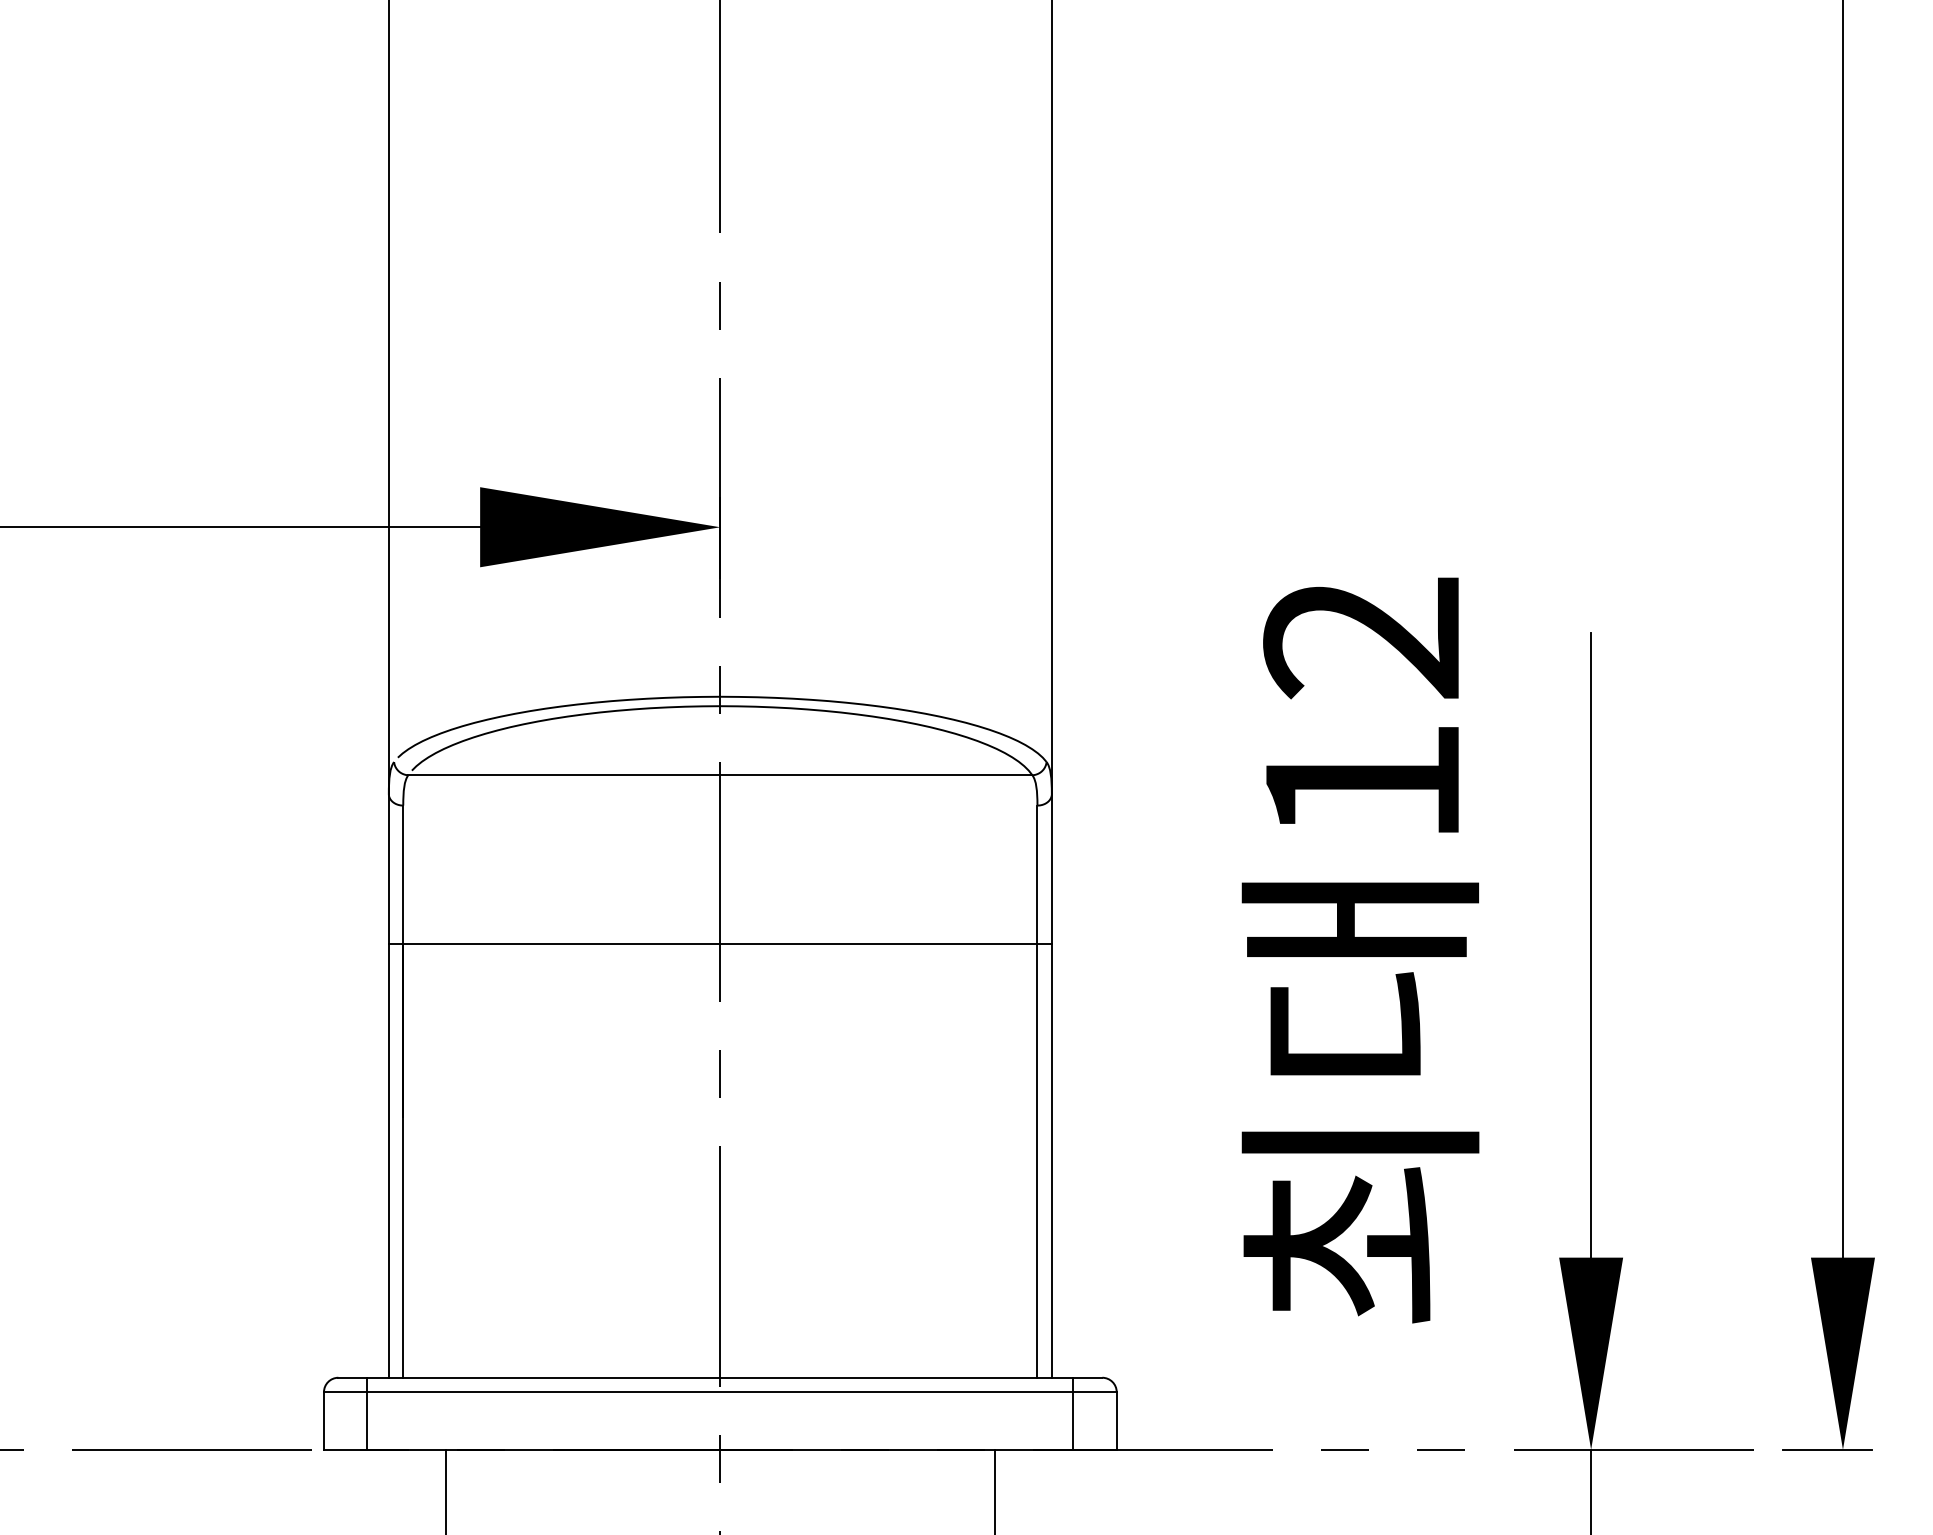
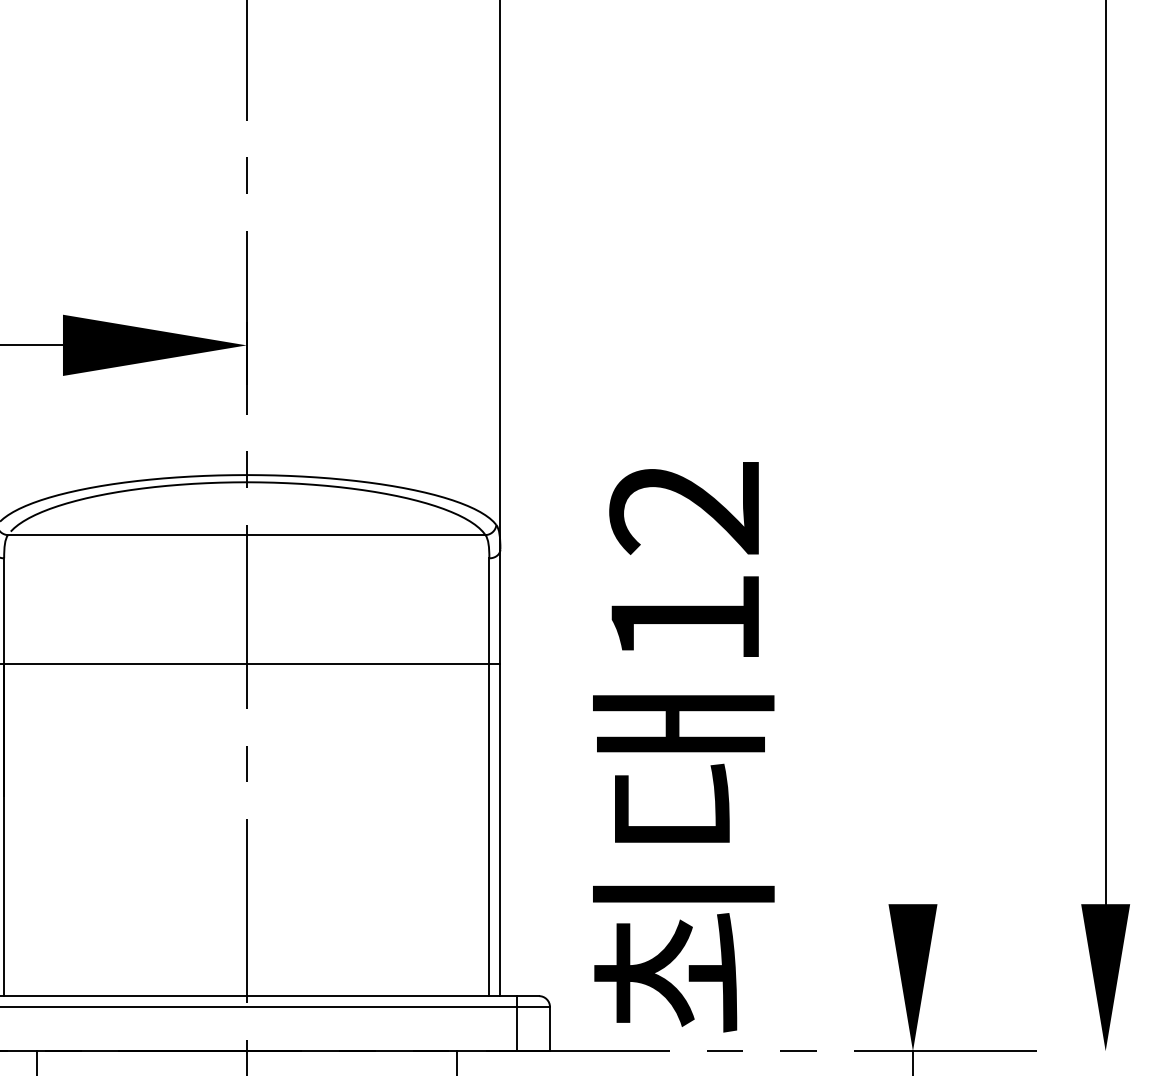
line: (1591, 945) -> (913, 665), removed
text: (1360, 950) -> (683, 747), moved
line: (1826, 1449) -> (1093, 1050), removed

